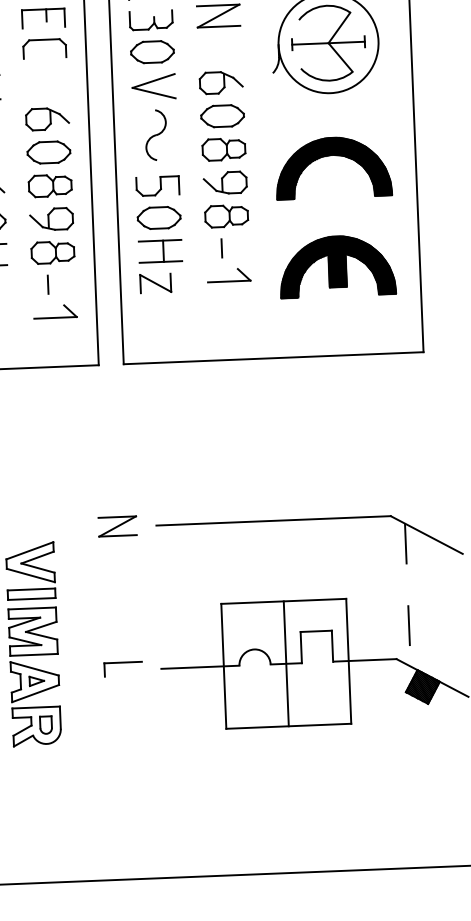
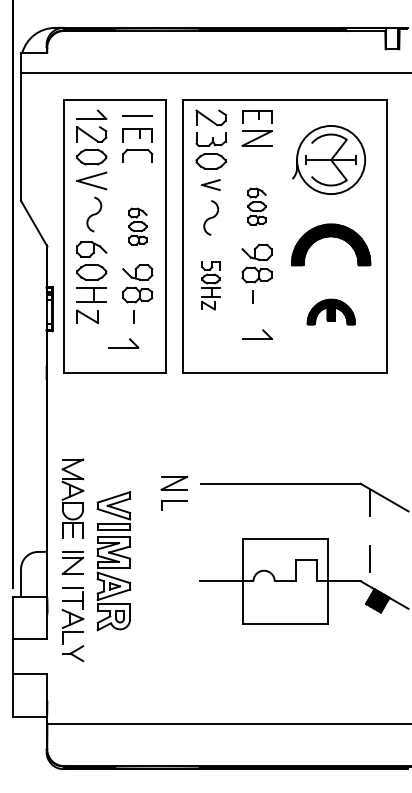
part: (153, 86) -> (210, 184), size x0.6
part: (221, 115) -> (256, 206), size x0.6
part: (48, 152) -> (137, 226), size x0.6
part: (159, 234) -> (210, 285), size x0.6
part: (338, 265) -> (331, 311), size x0.6
part: (229, 275) -> (257, 334), moved
part: (54, 311) -> (123, 343), moved
line: (286, 662) -> (285, 580), removed
part: (123, 669) -> (174, 505), moved

